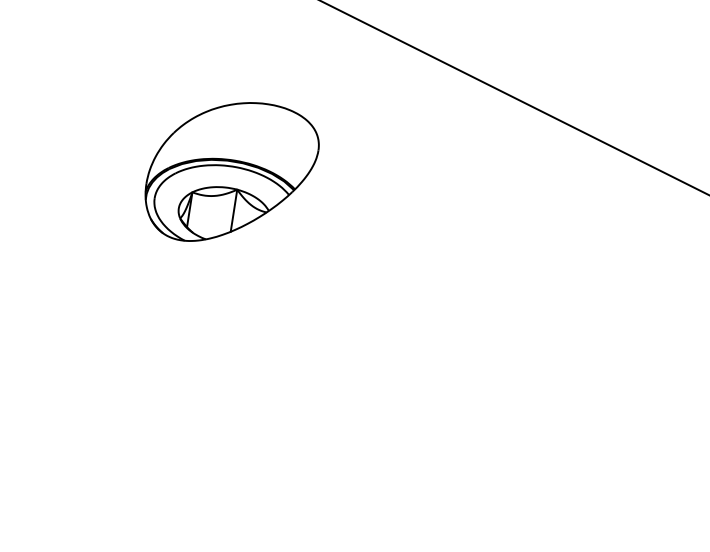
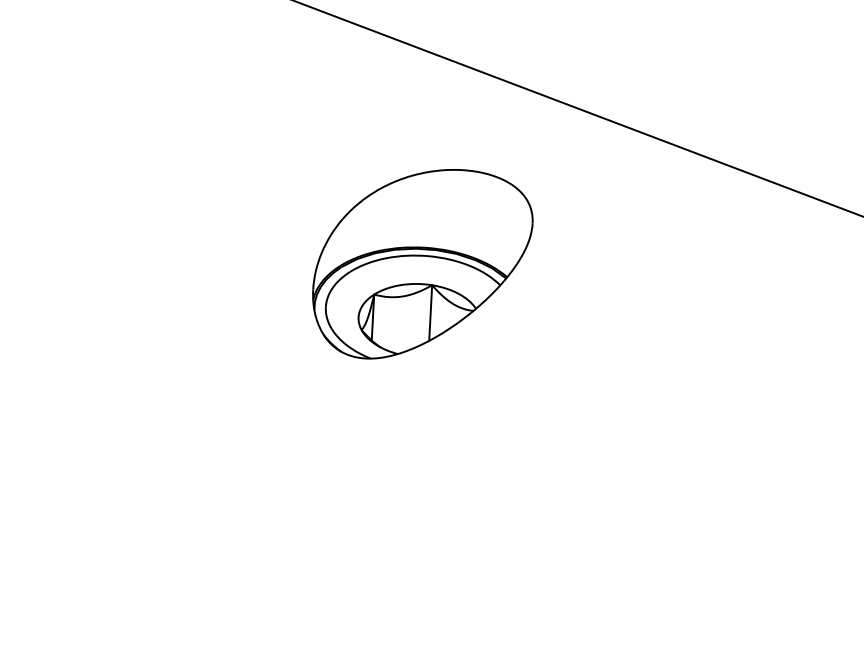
part: (231, 171) -> (422, 262), moved

